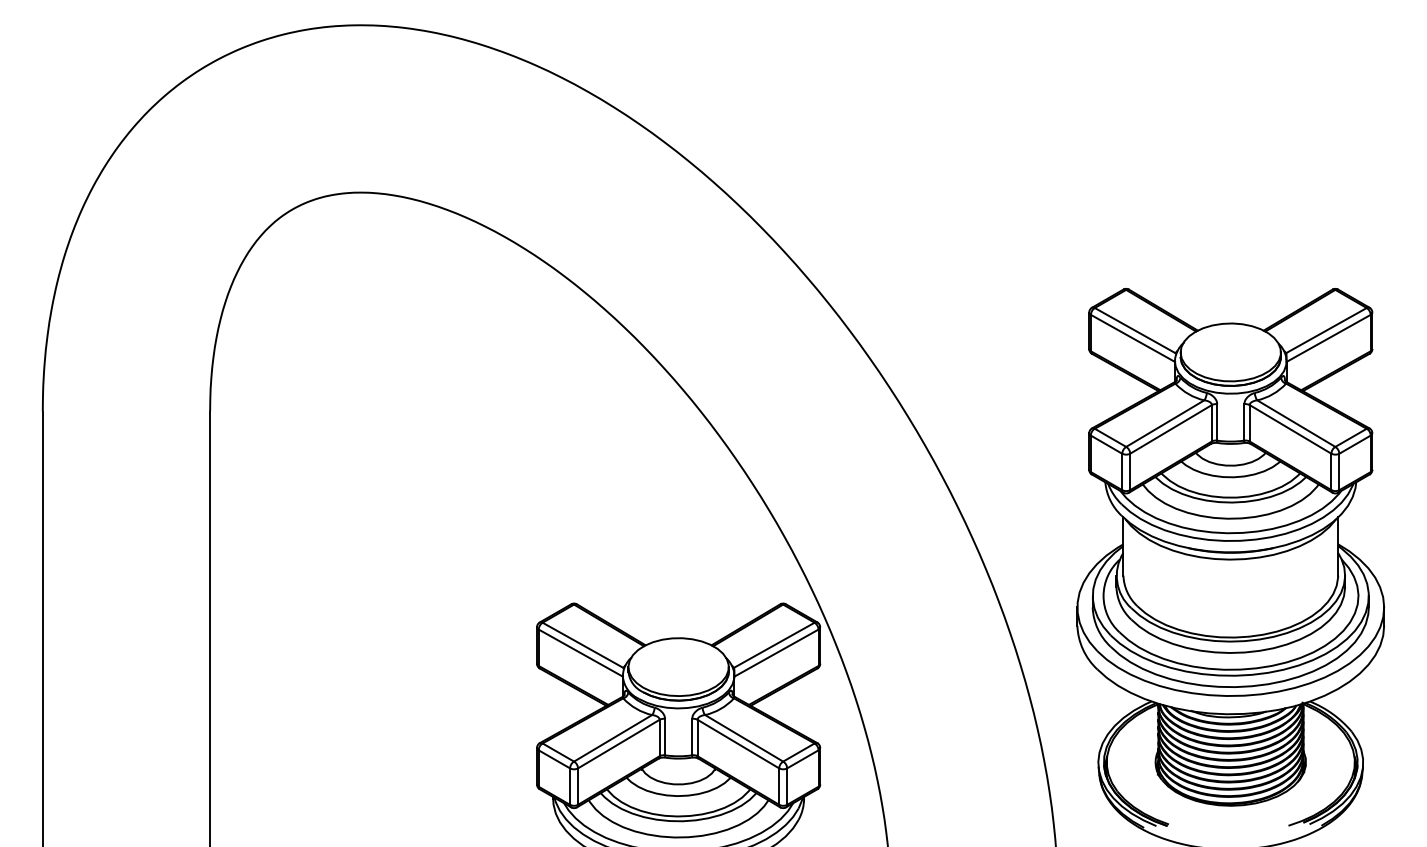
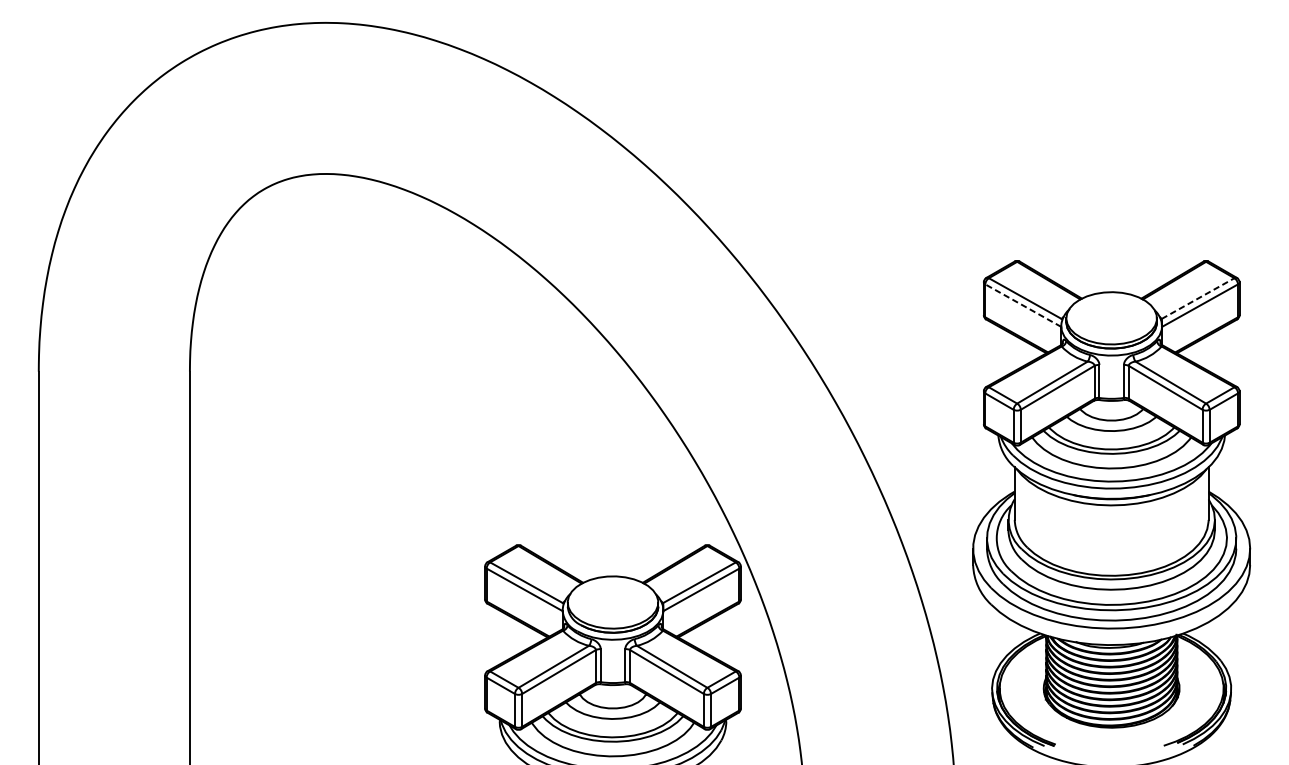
line: (1326, 330) -> (1198, 298), solid -> dashed
line: (1132, 338) -> (1022, 305), solid -> dashed

